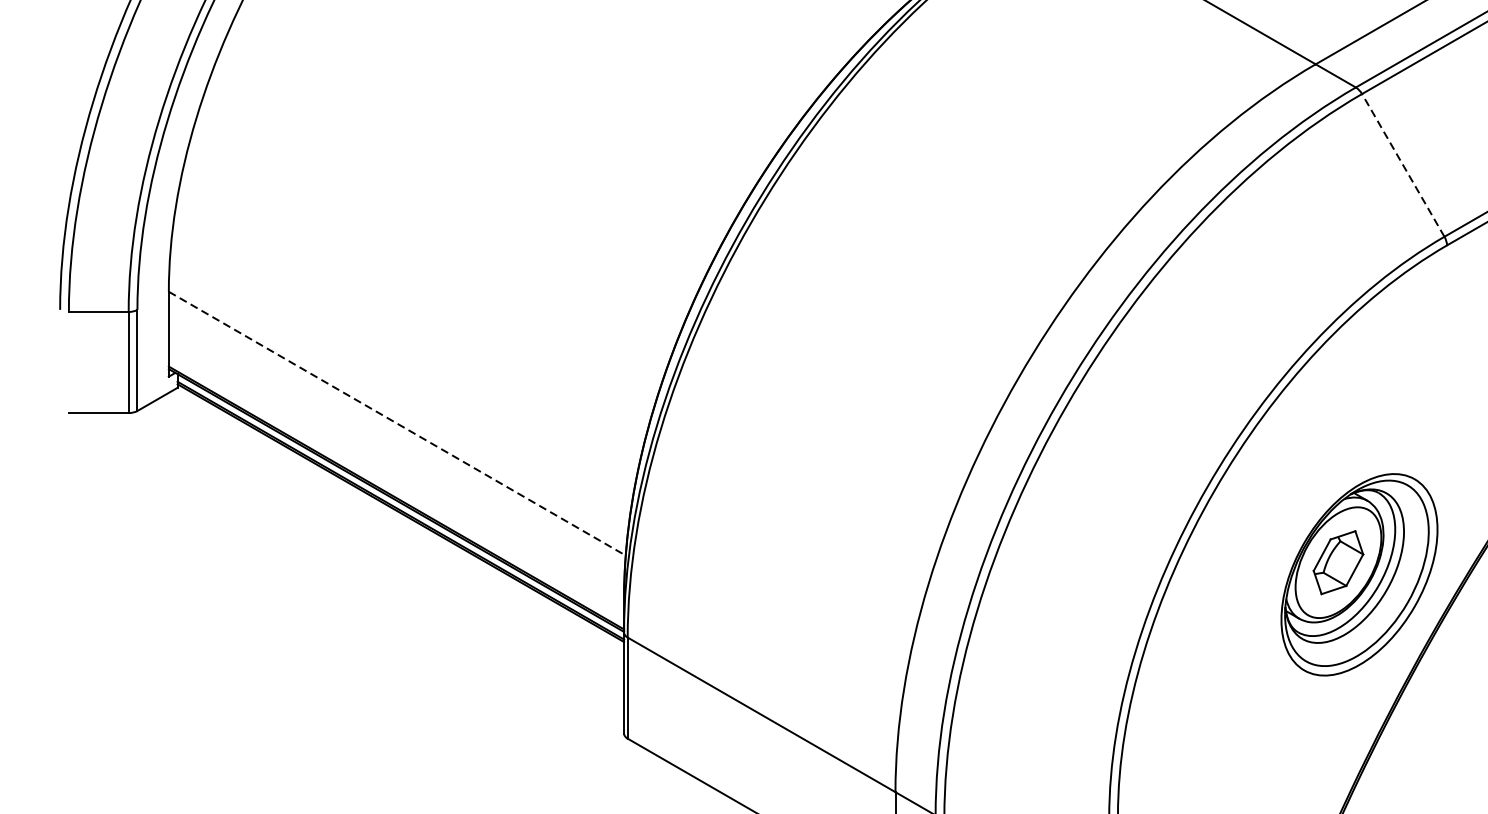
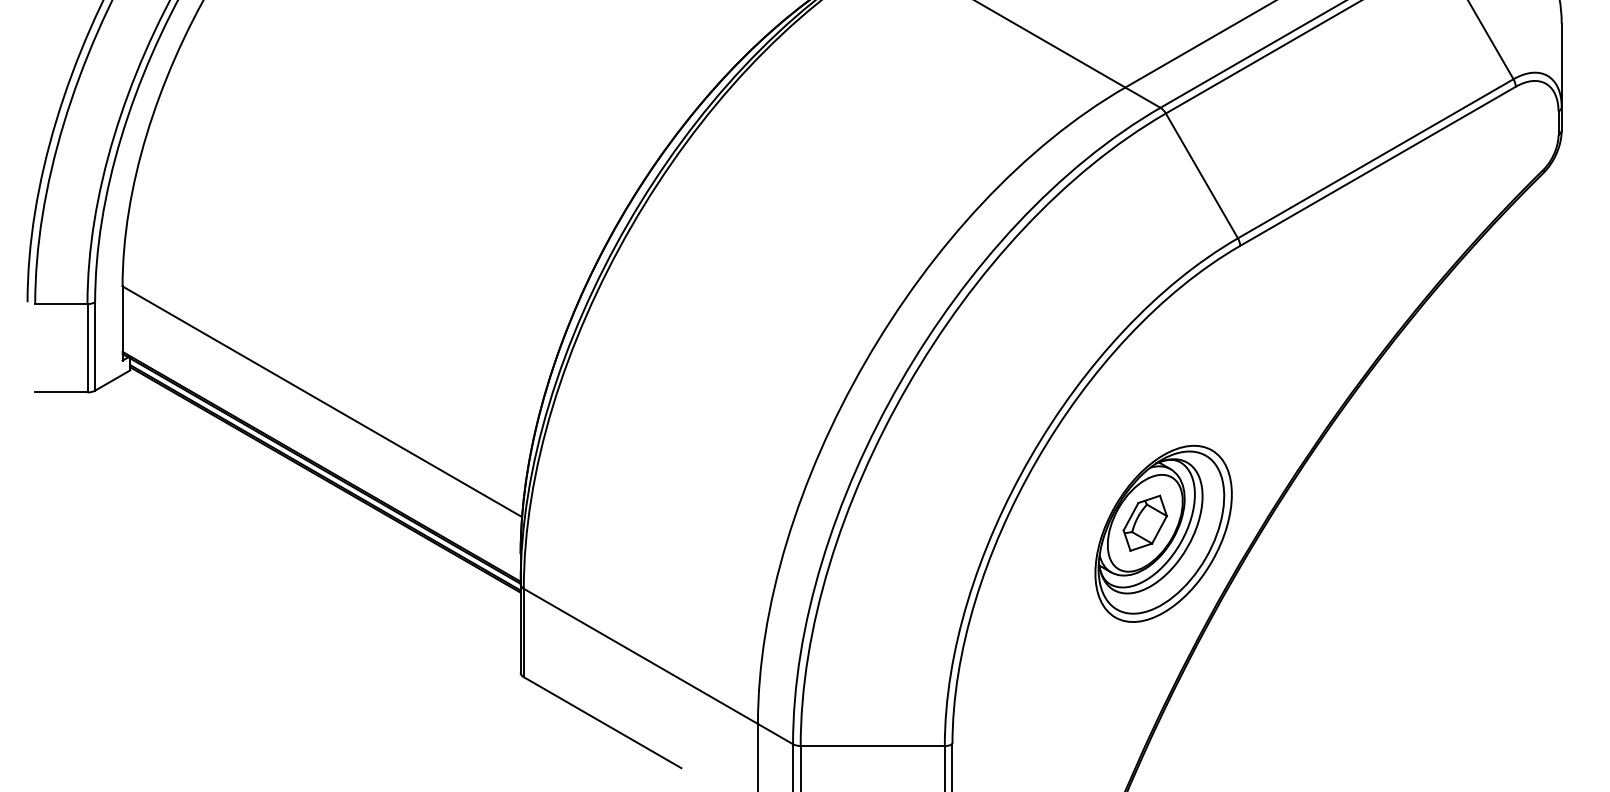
line: (1402, 164) -> (1201, 175), dashed -> solid
line: (397, 423) -> (322, 401), dashed -> solid

